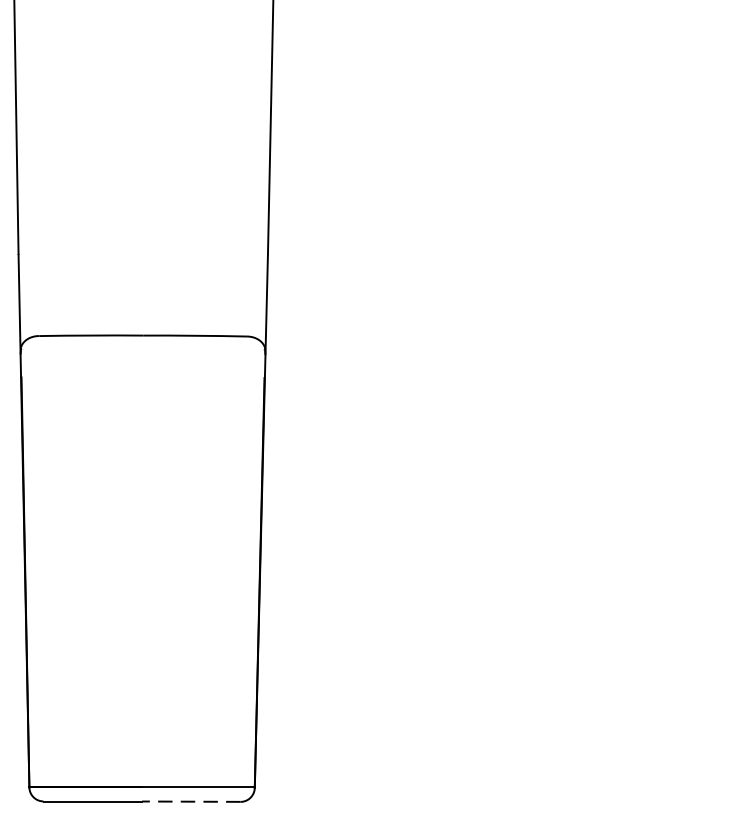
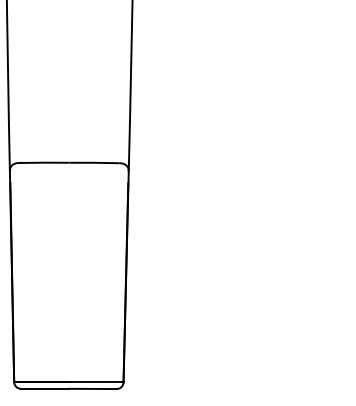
line: (190, 800) -> (92, 388), dashed -> solid

